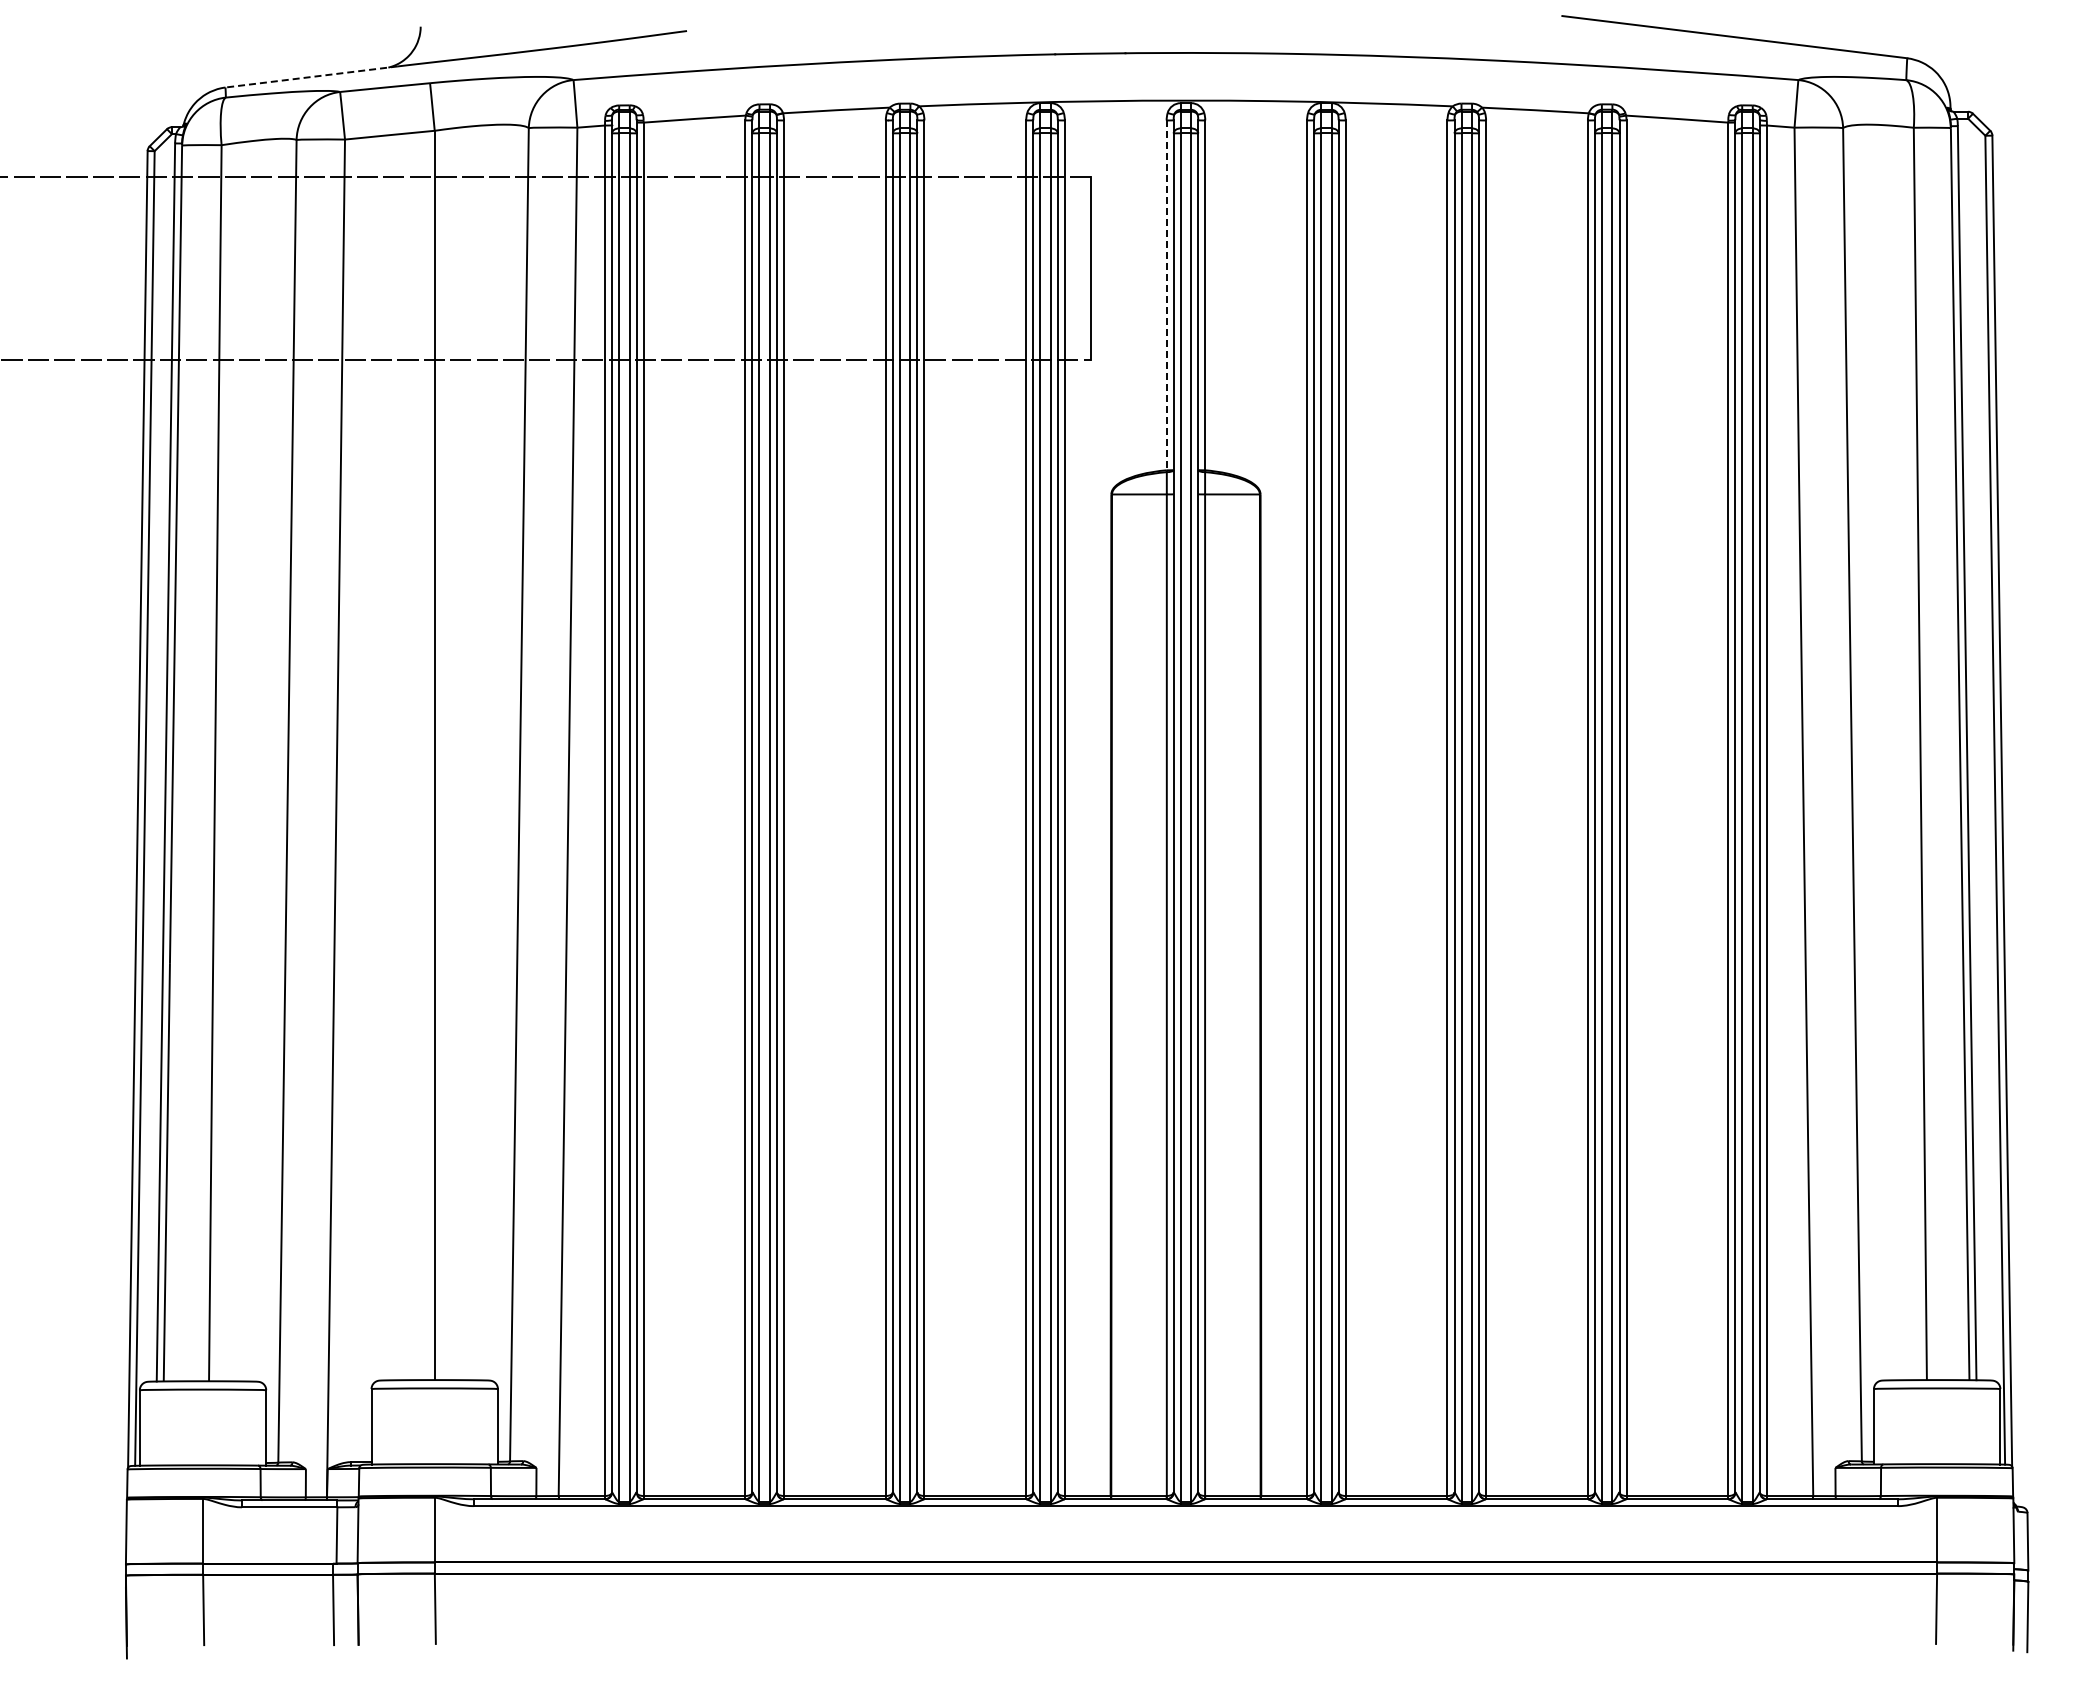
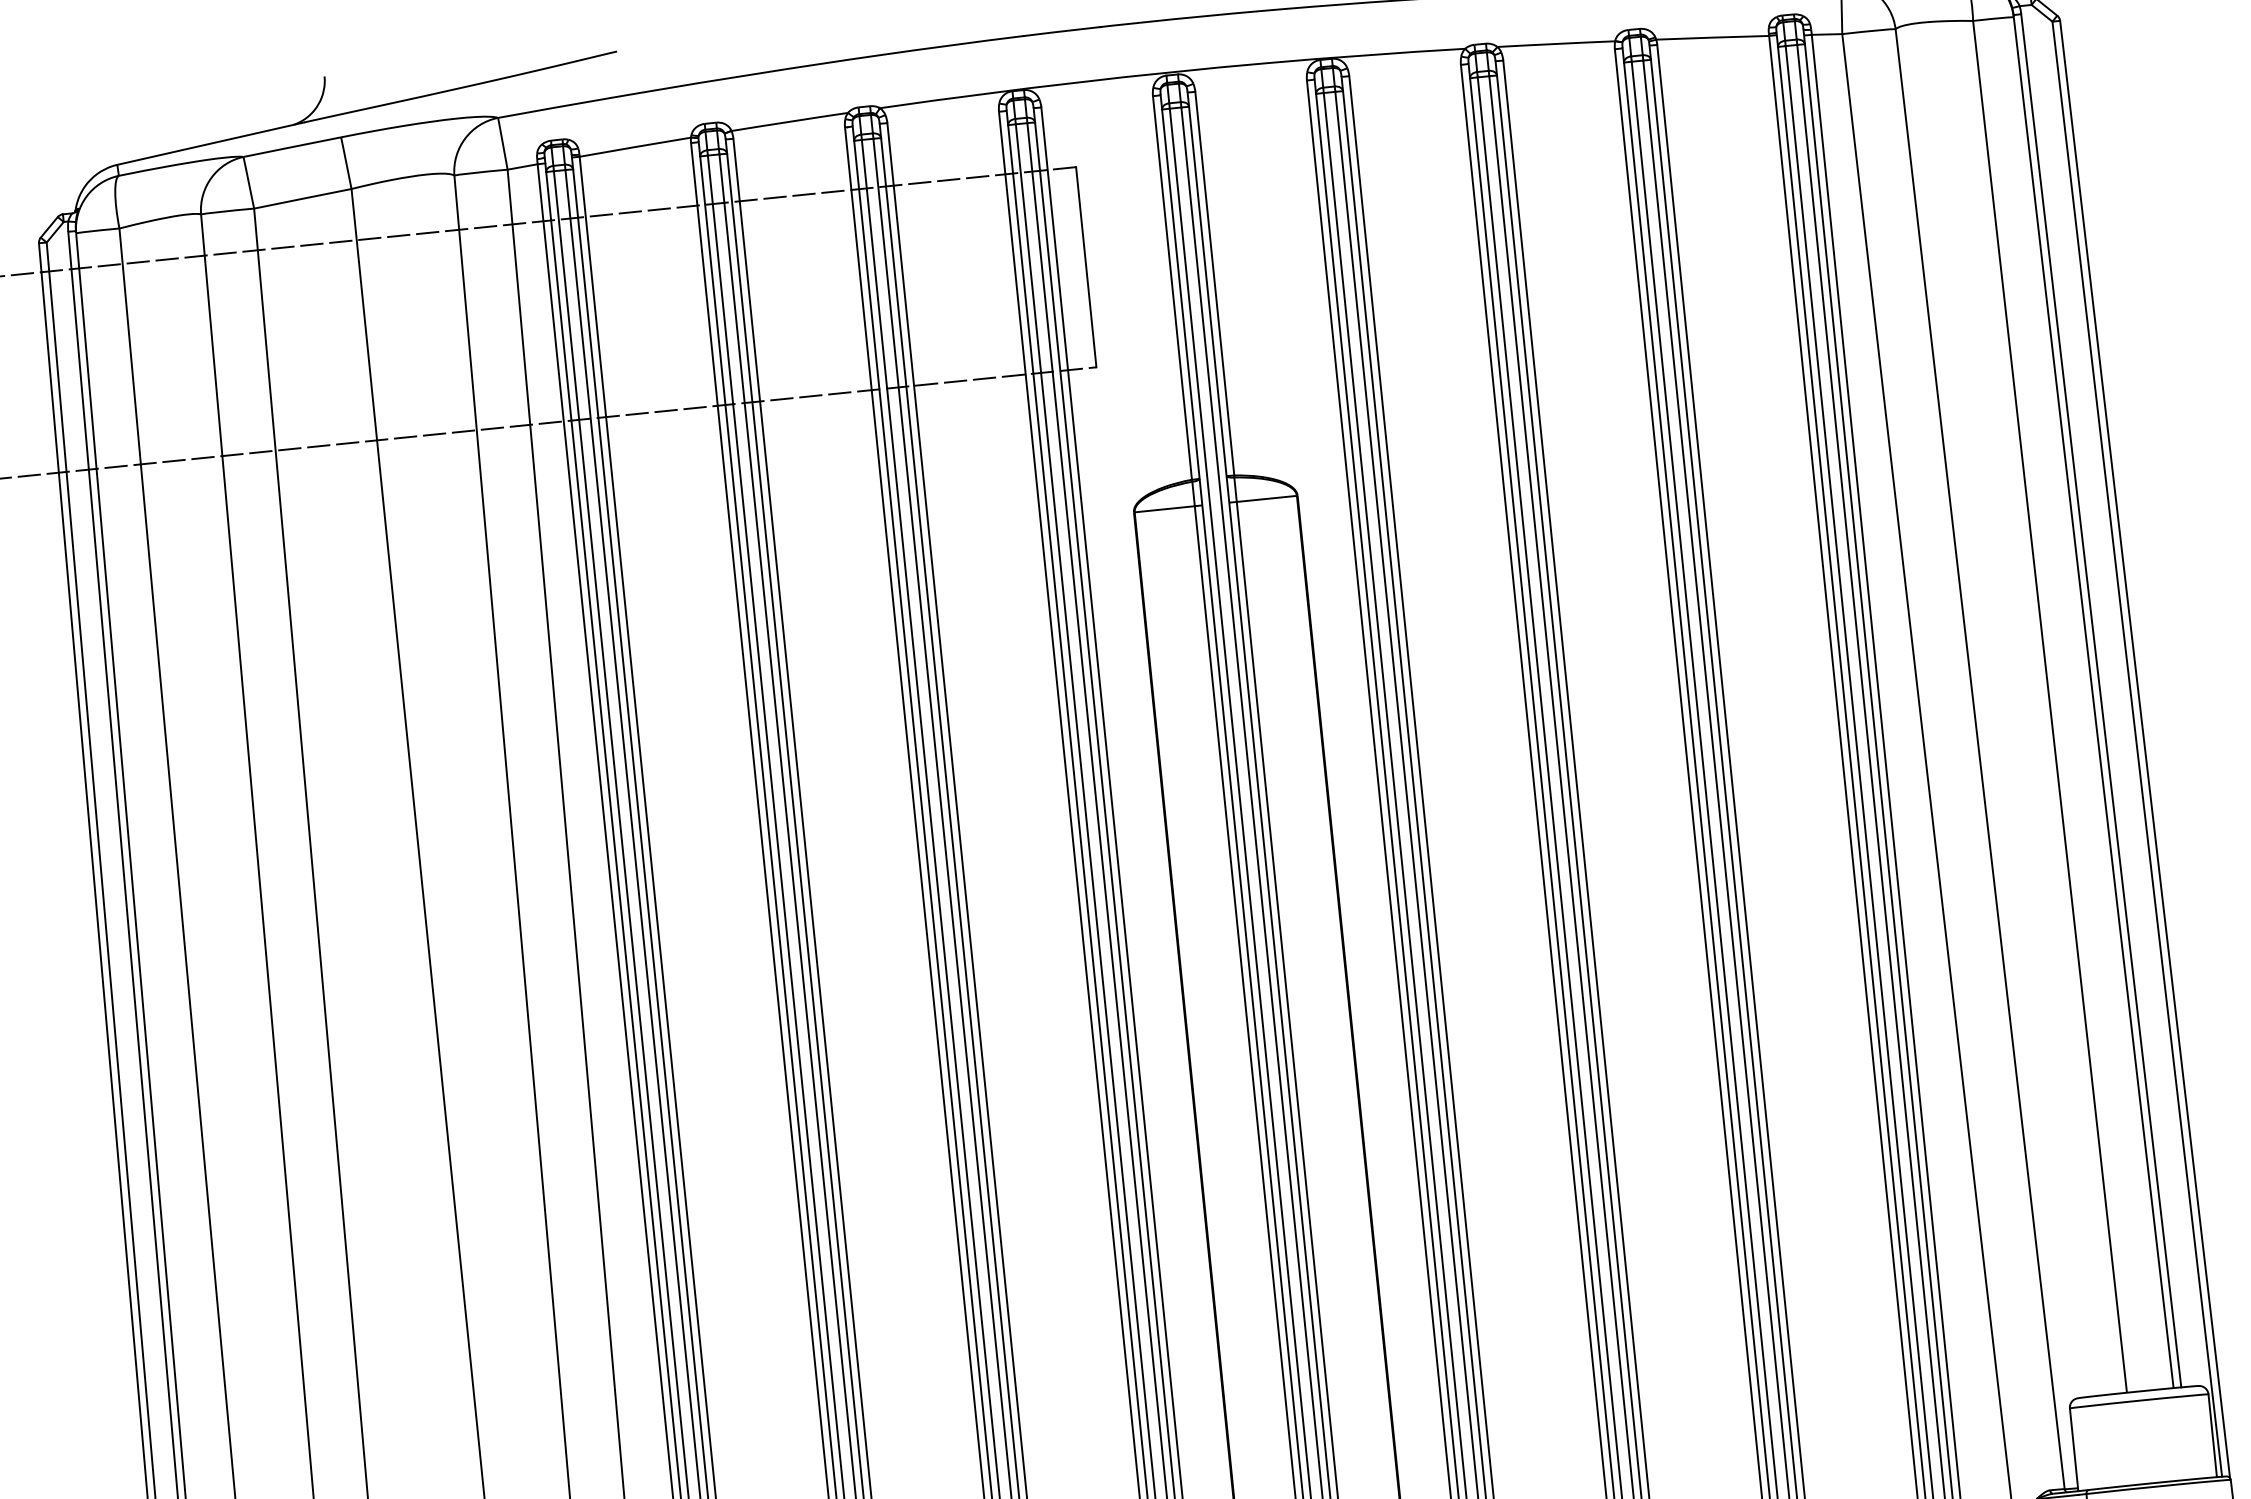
line: (311, 76) -> (210, 143), dashed -> solid
line: (1166, 295) -> (1172, 288), dashed -> solid

